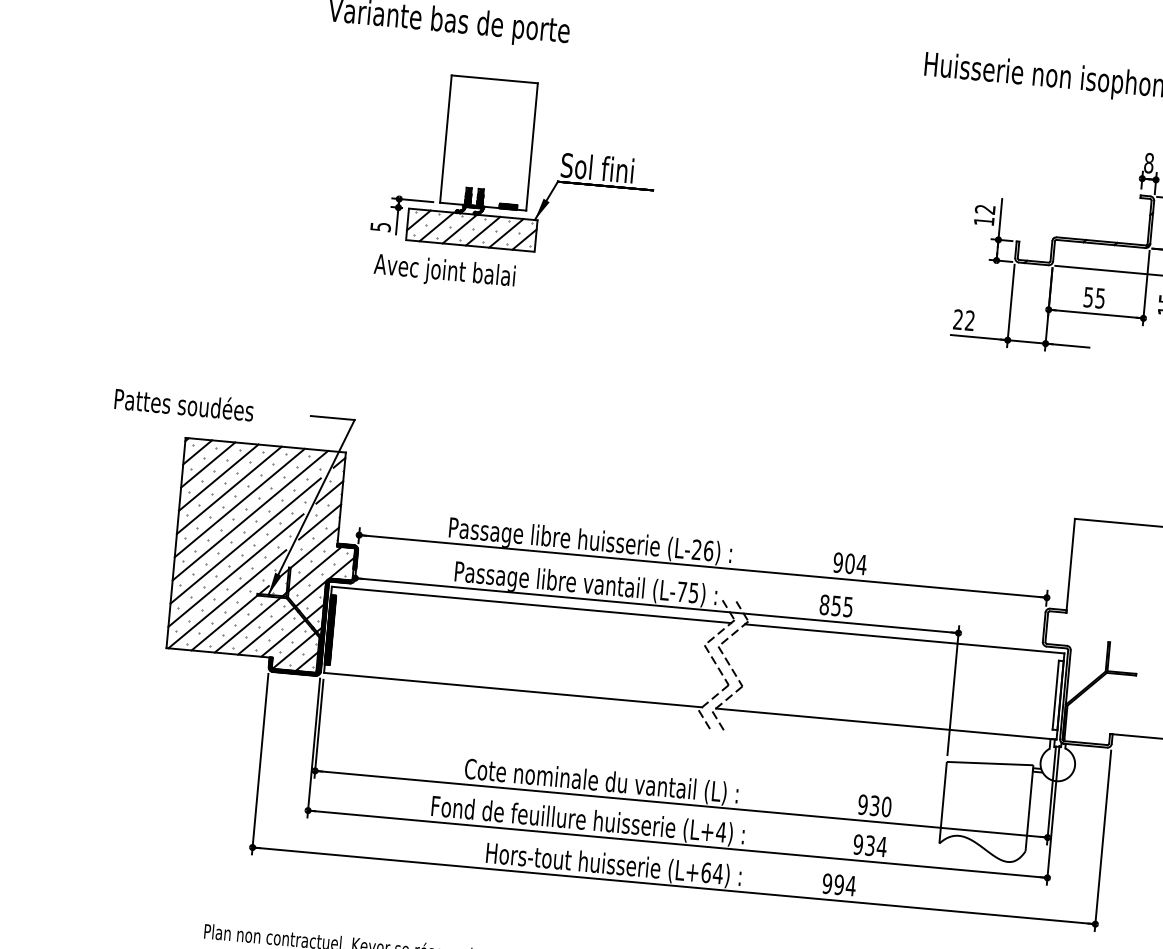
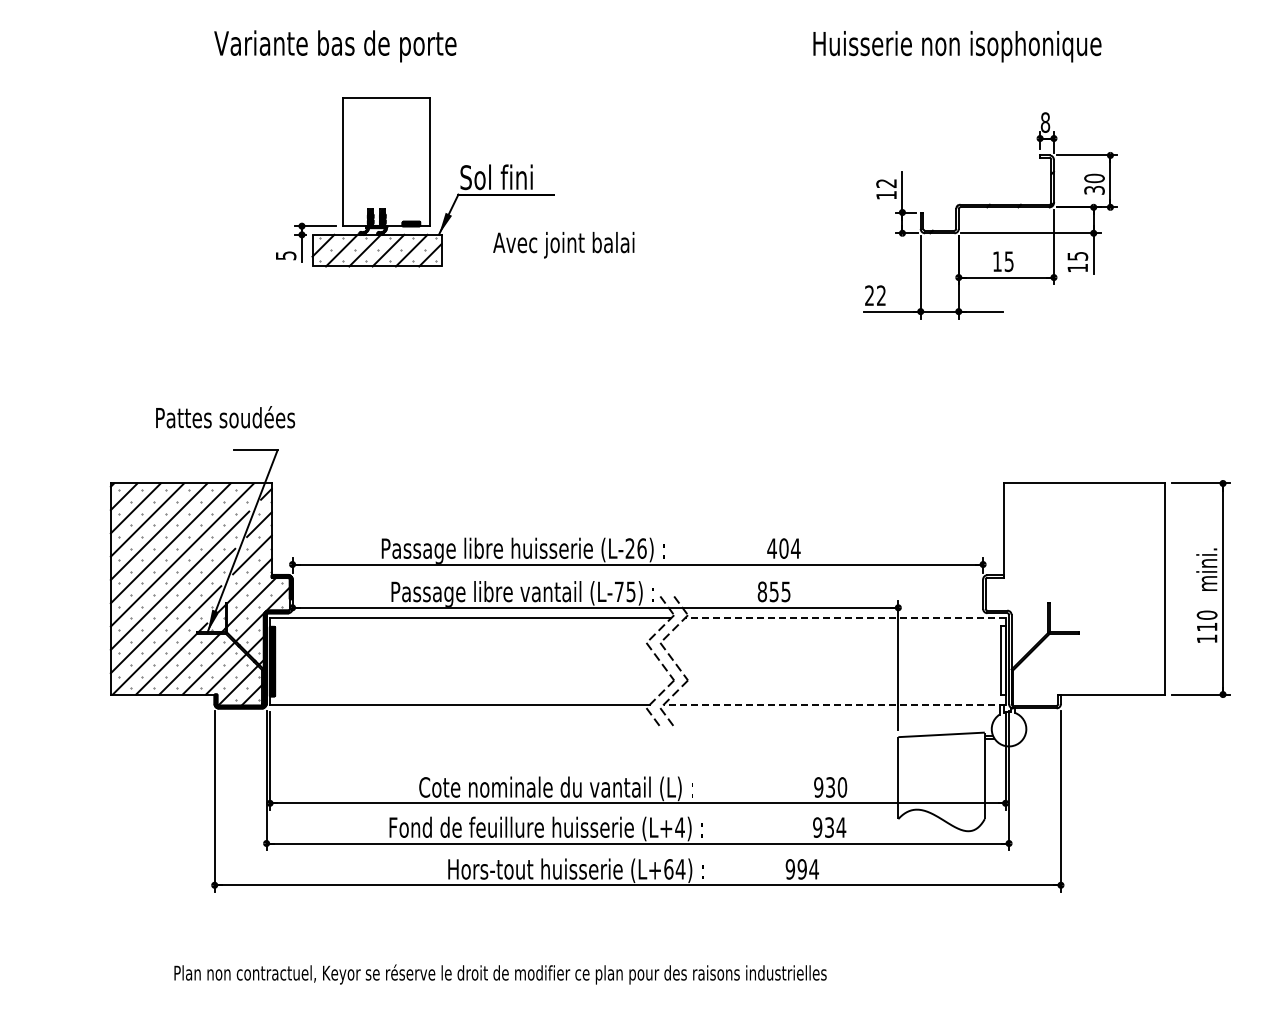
text: (444, 272) -> (563, 245), moved
text: (1088, 297) -> (997, 261), 55 -> 15
text: (184, 404) -> (225, 417), moved
text: (837, 562) -> (771, 548), 904 -> 404
line: (903, 638) -> (844, 618), solid -> dashed
line: (886, 723) -> (834, 704), solid -> dashed

